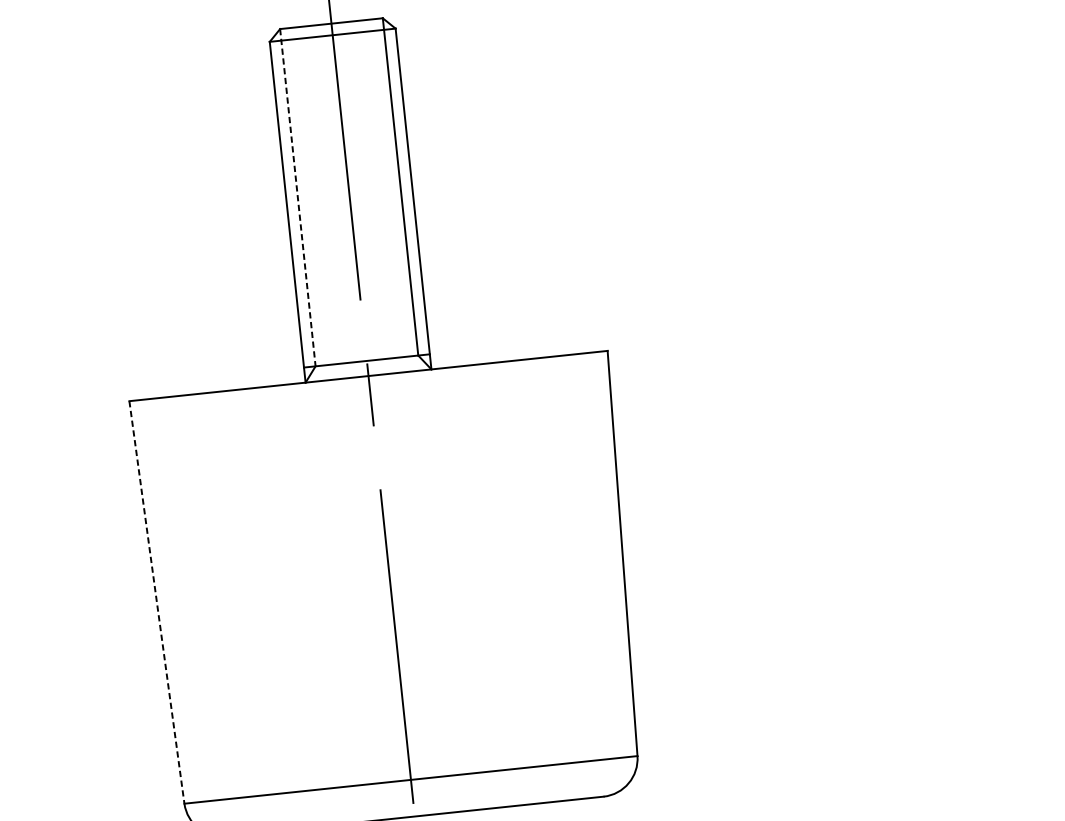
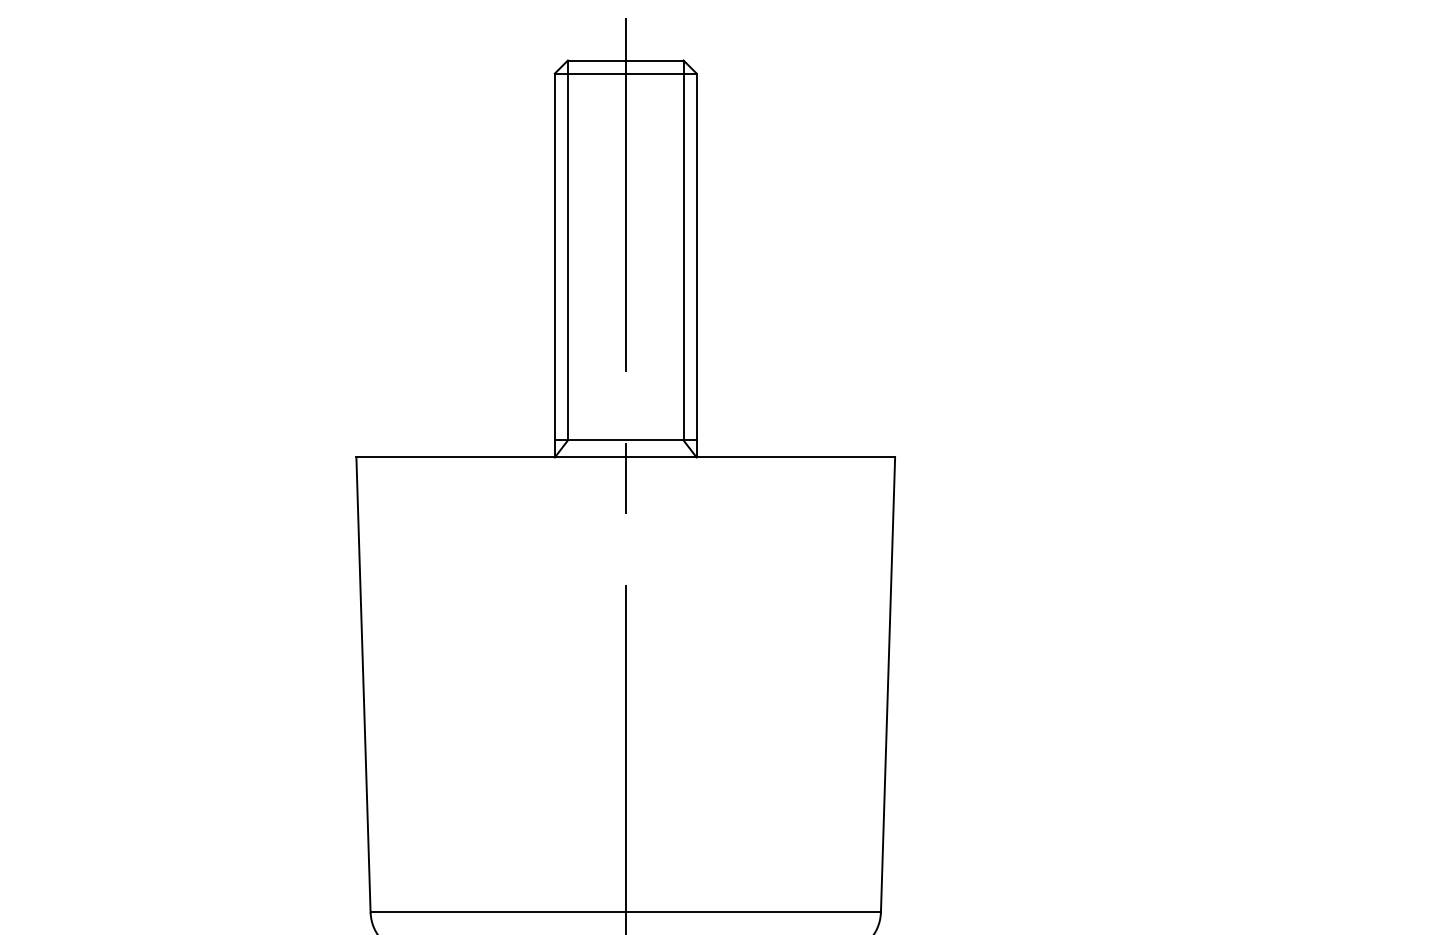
line: (297, 197) -> (567, 250), dashed -> solid
line: (156, 602) -> (363, 684), dashed -> solid

